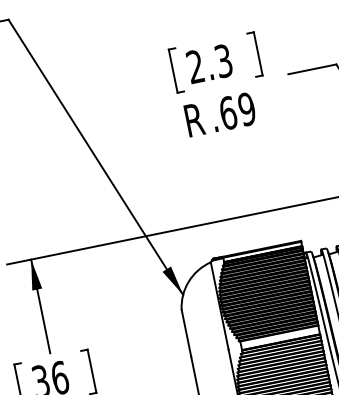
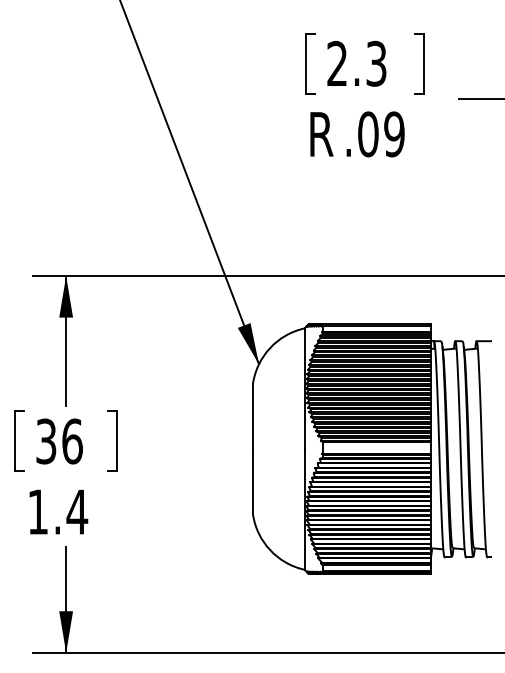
text: (228, 113) -> (368, 134), .69 -> .09

